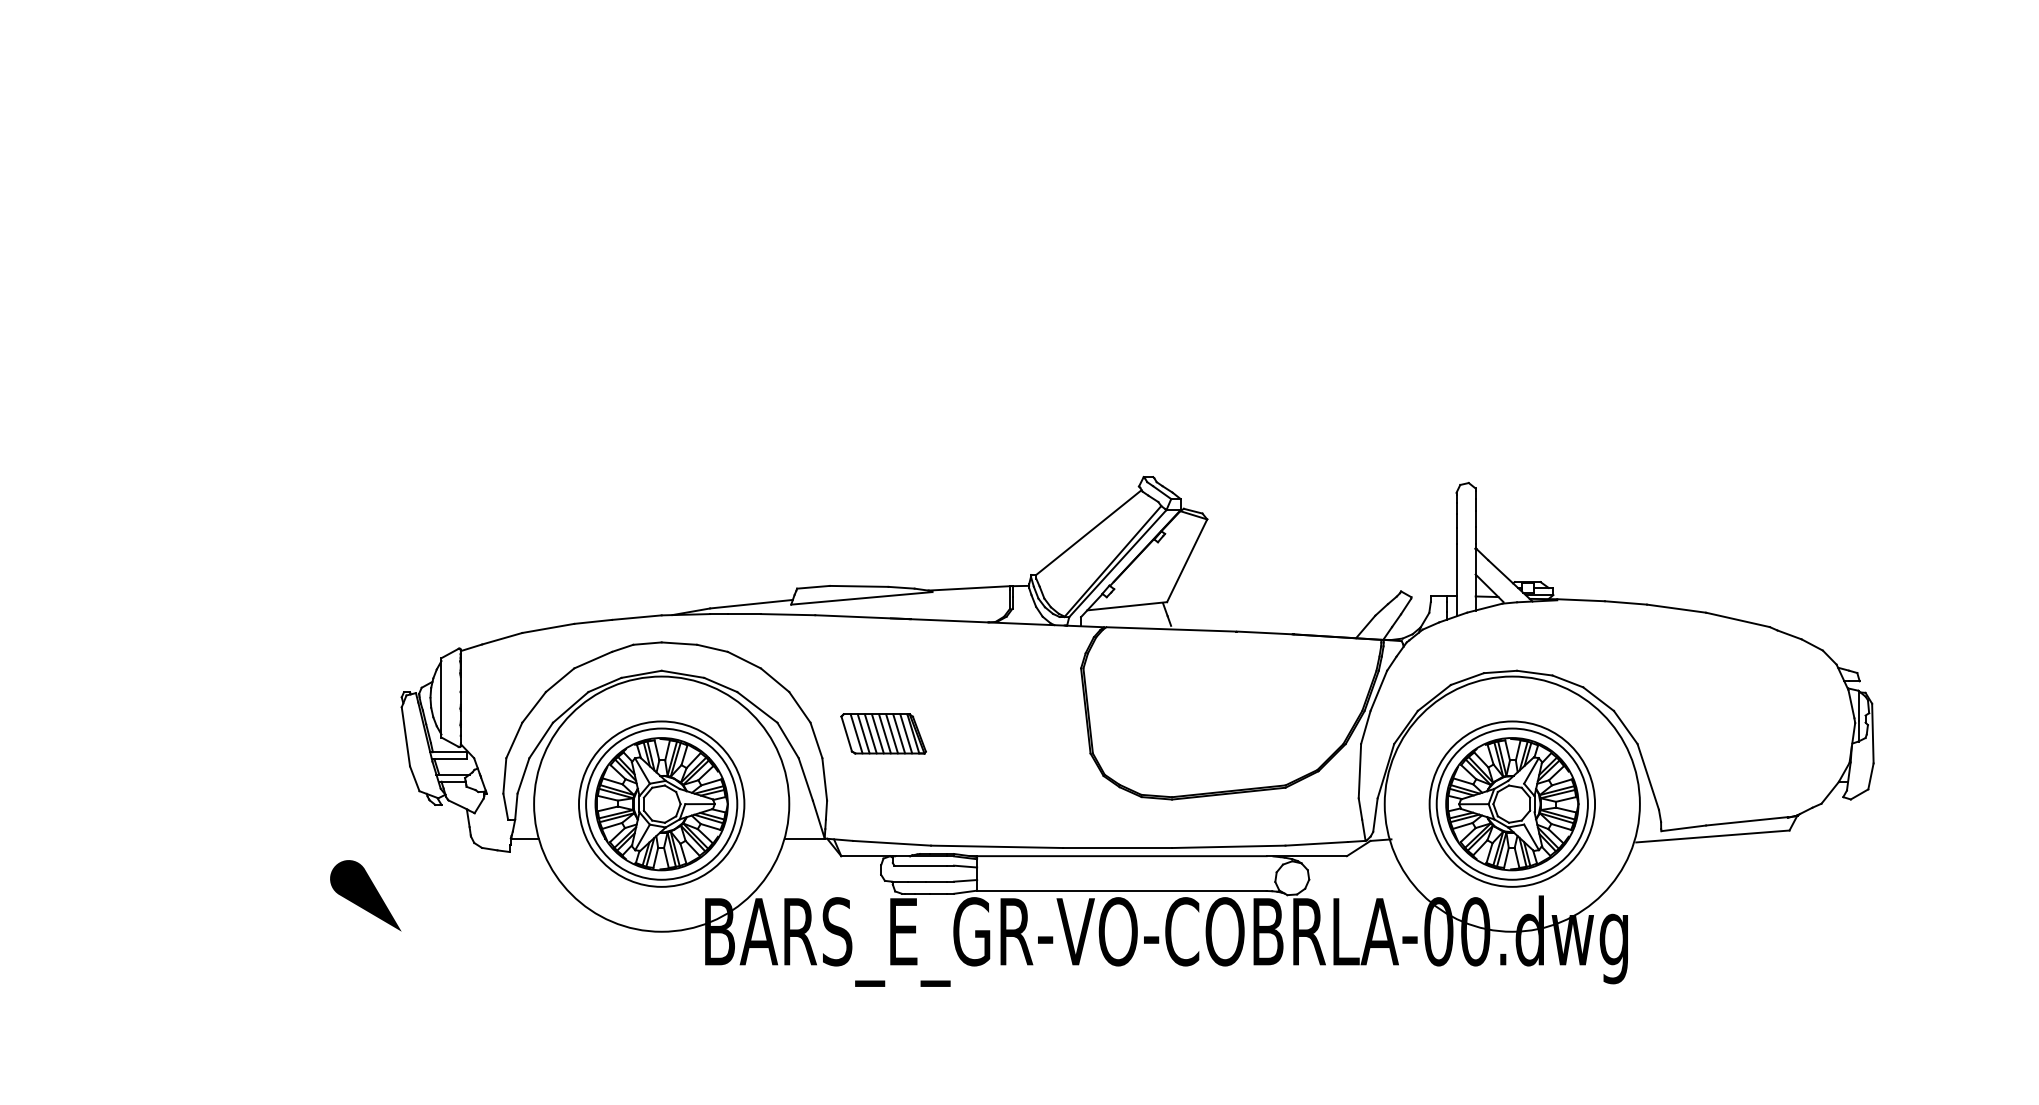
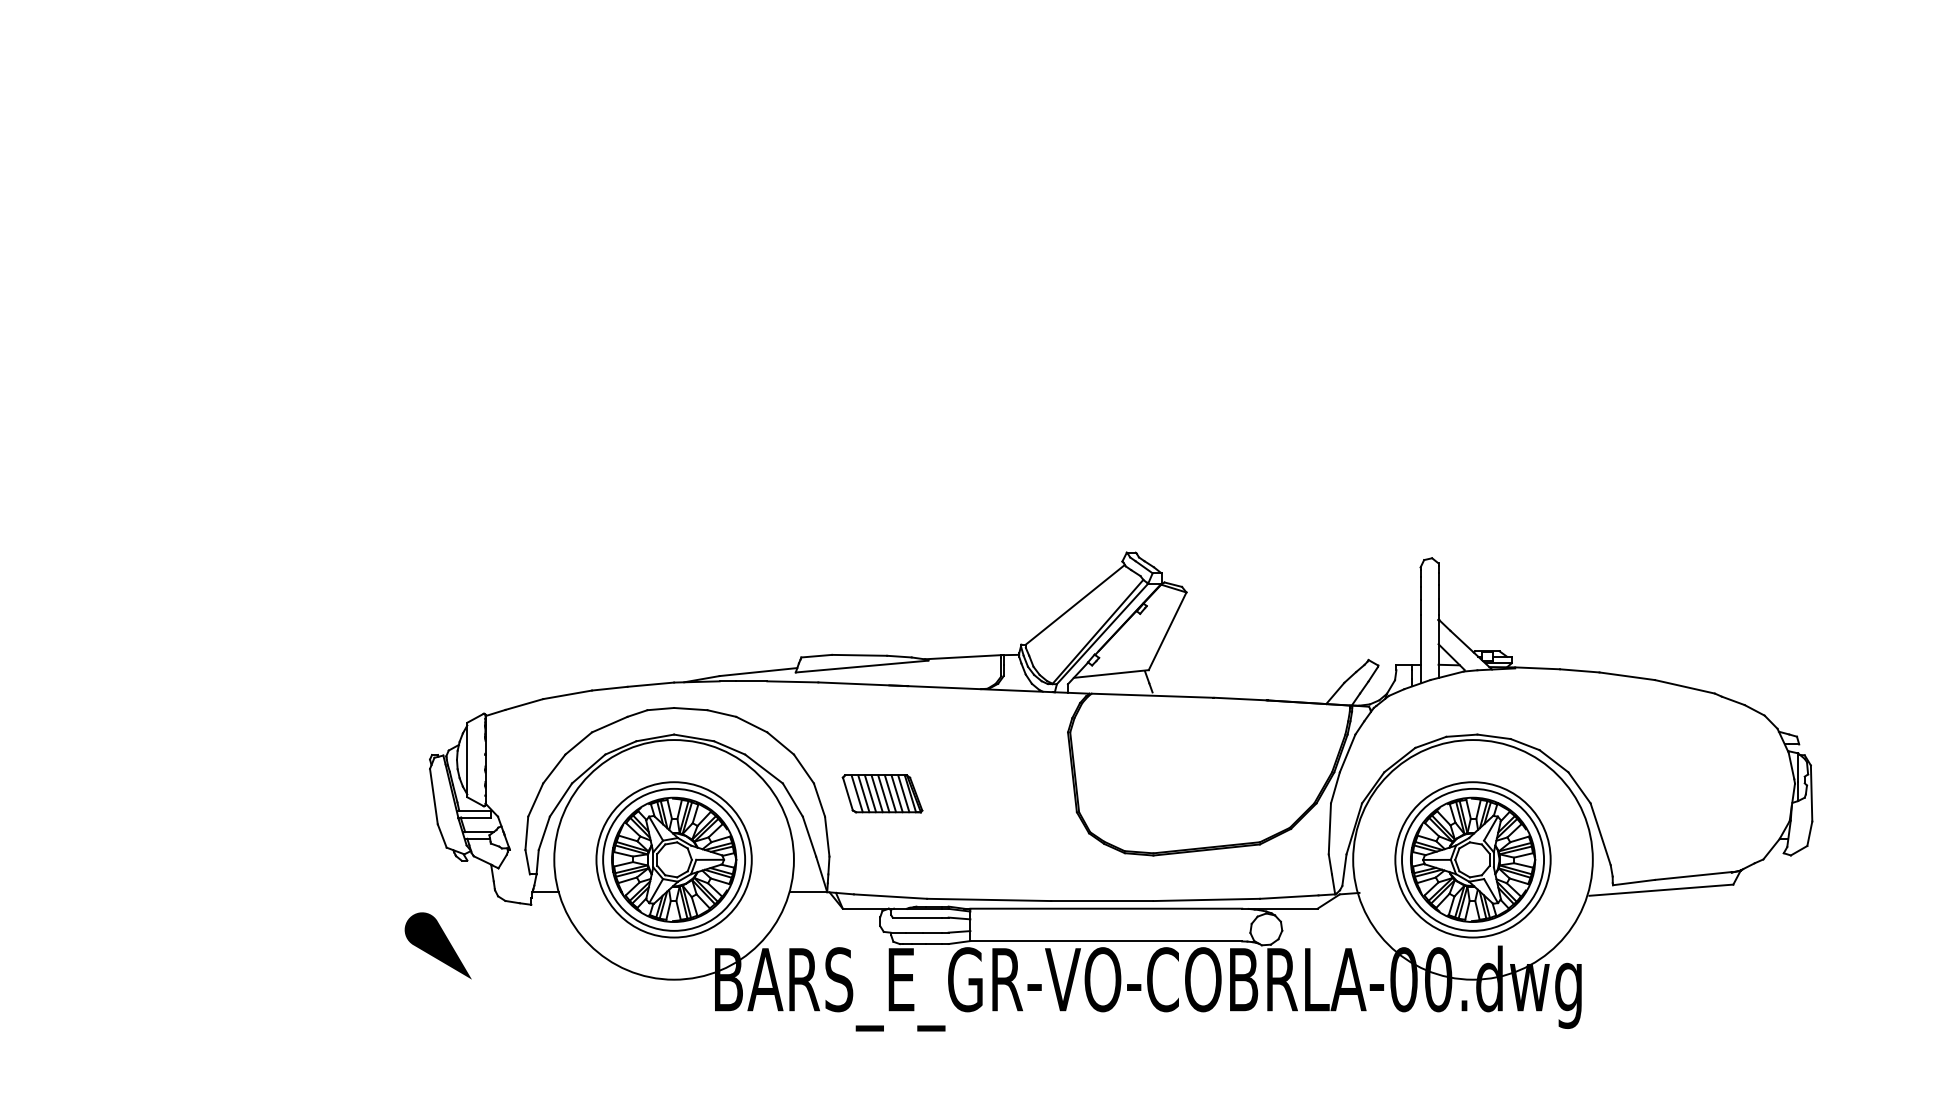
part: (364, 895) -> (437, 945), moved

